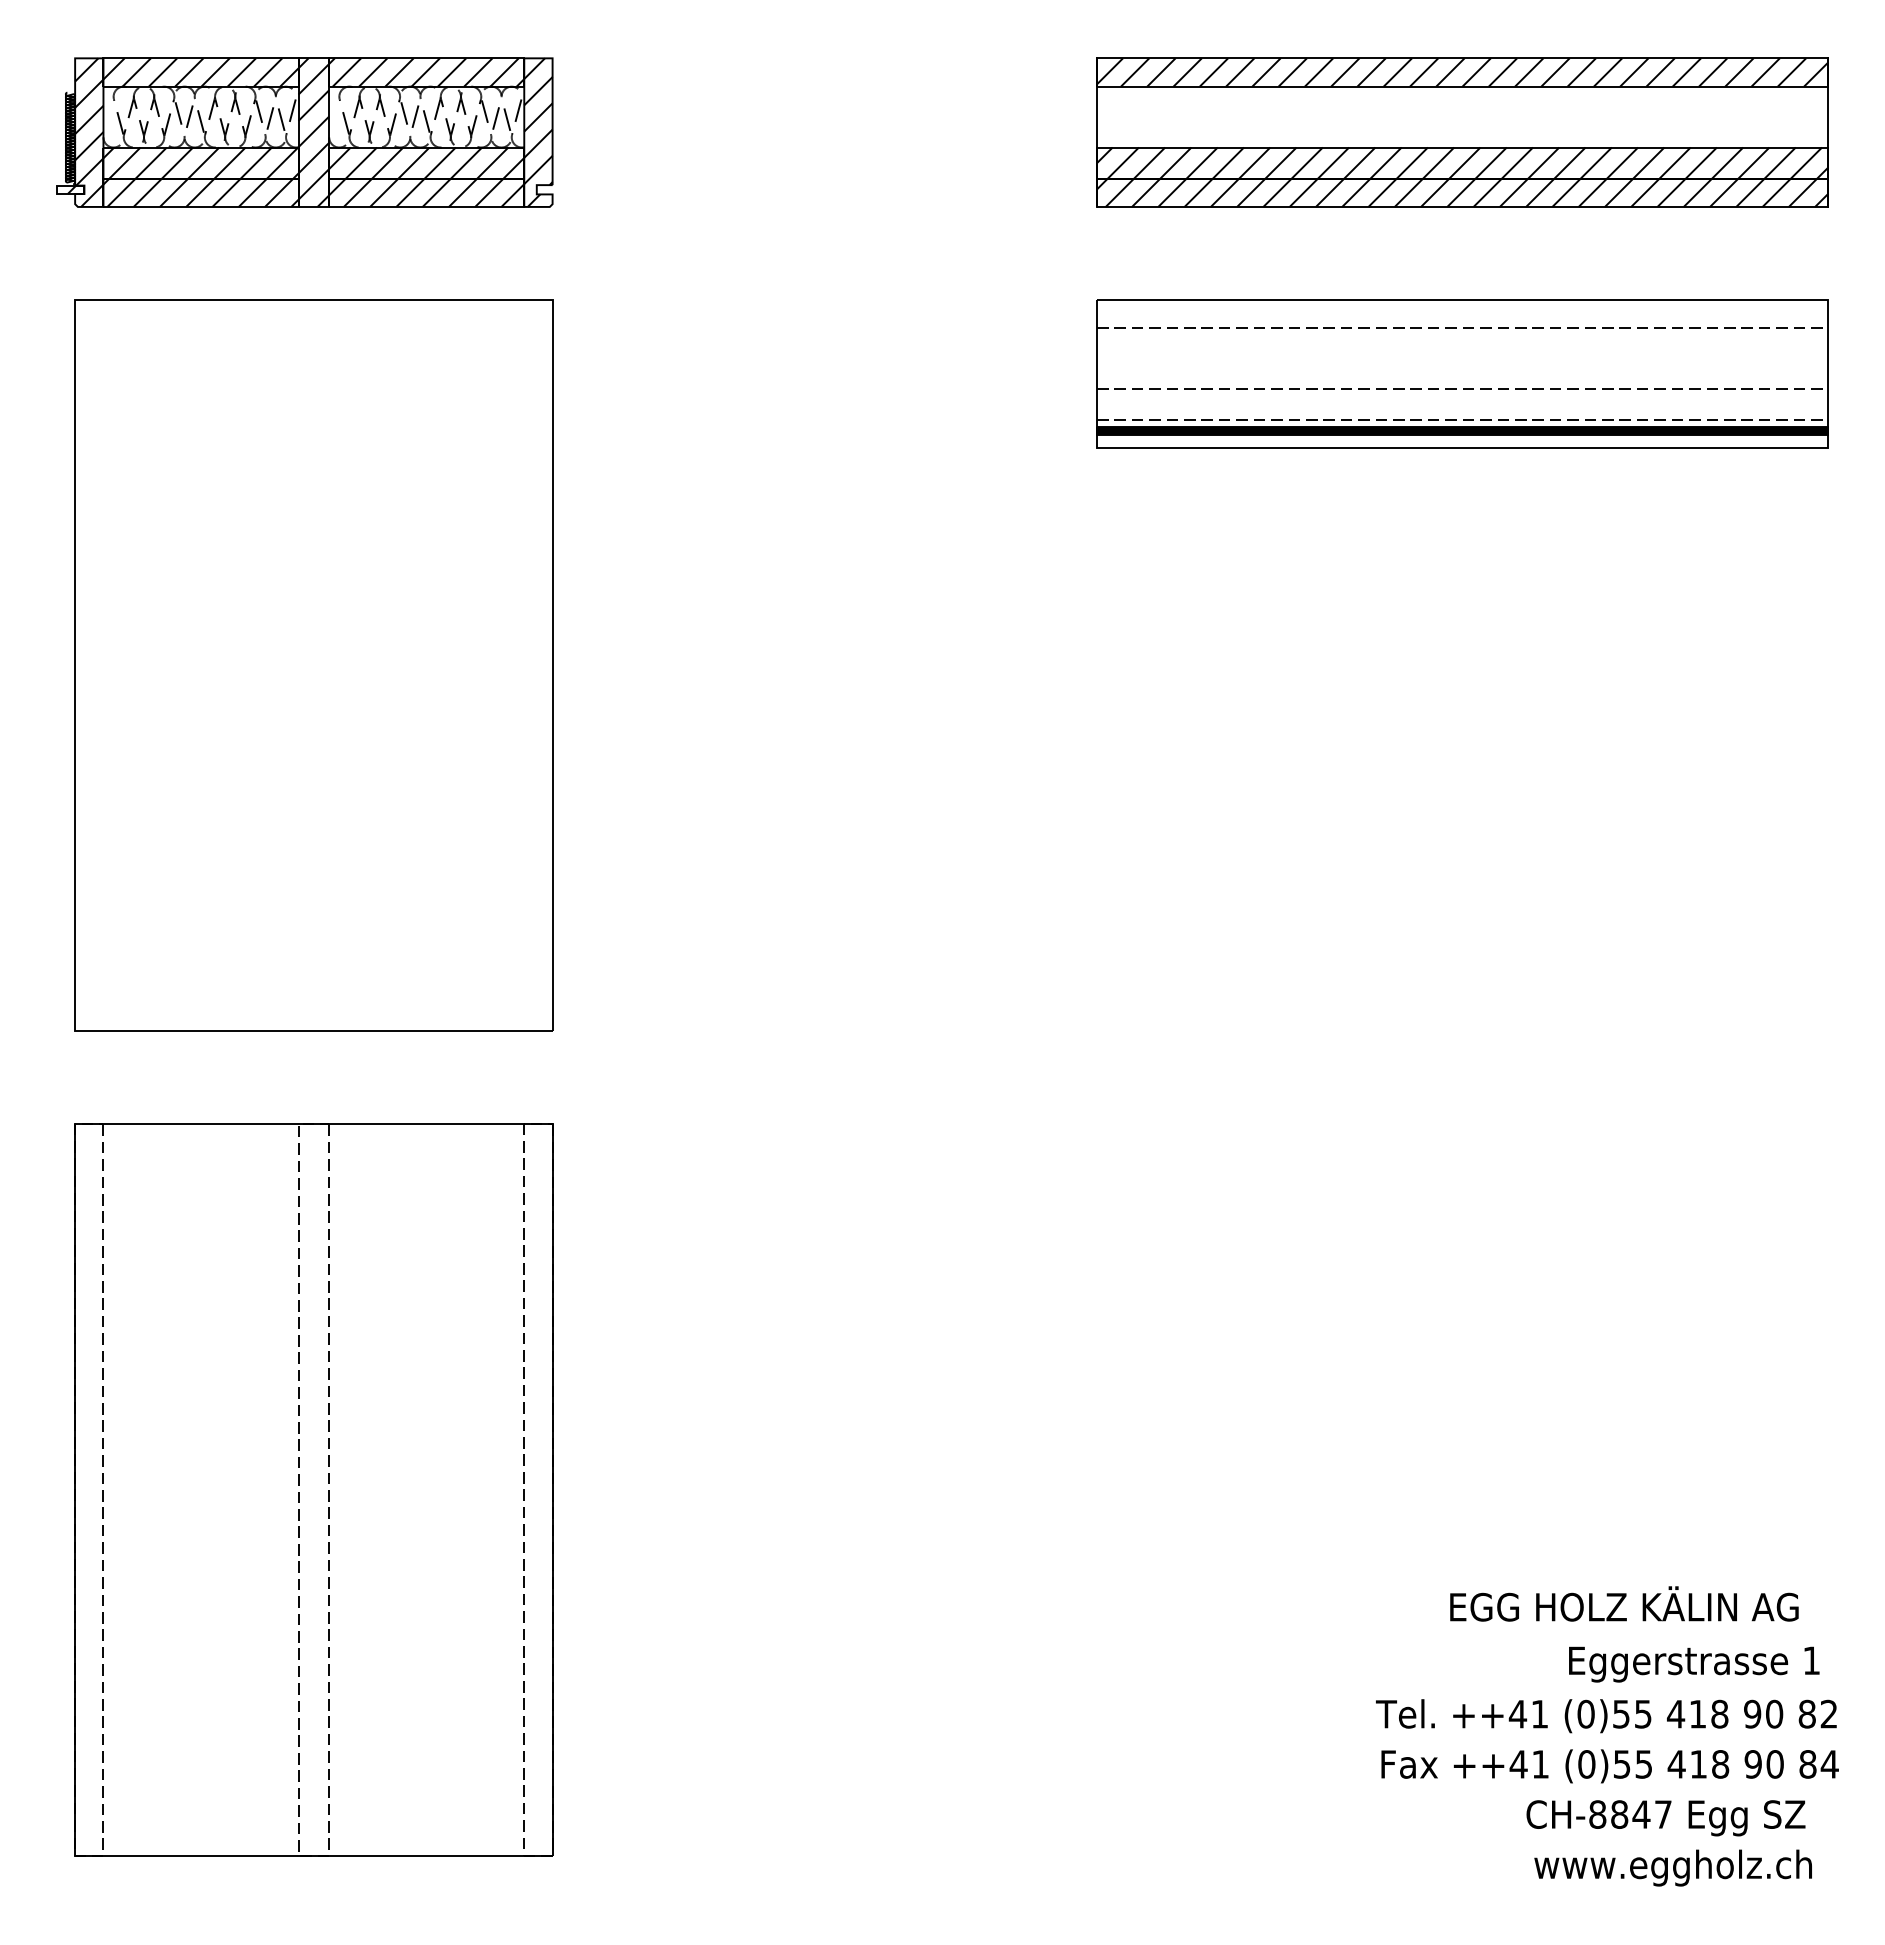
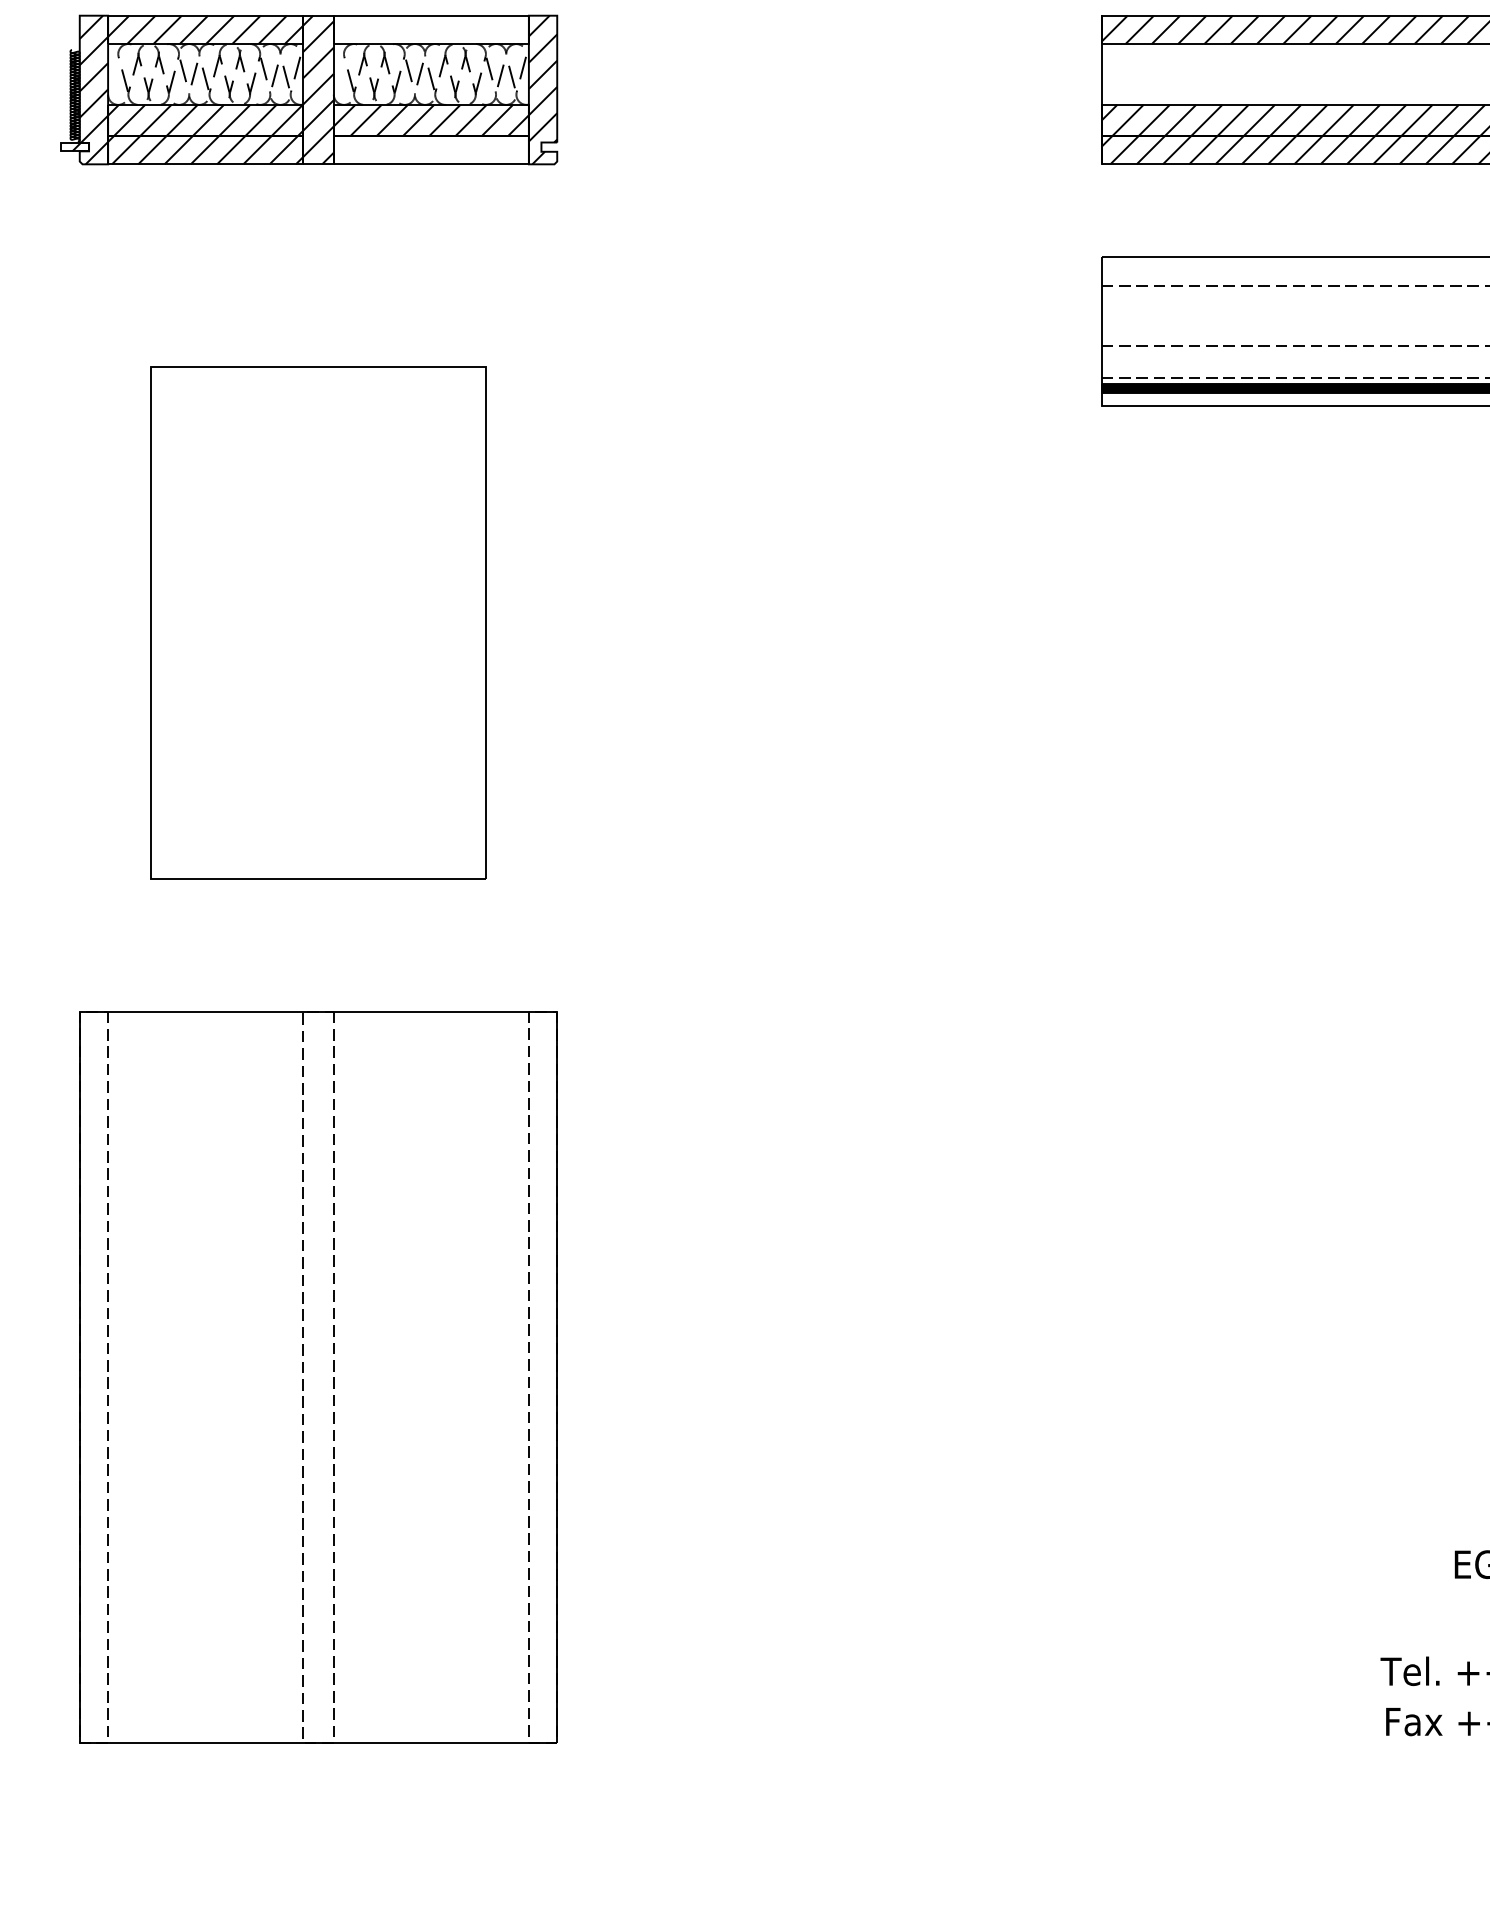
hatch: (426, 72) -> (431, 29), removed
hatch: (426, 192) -> (431, 149), removed
part: (313, 665) -> (318, 622), size x0.7
part: (313, 1489) -> (318, 1376), moved

